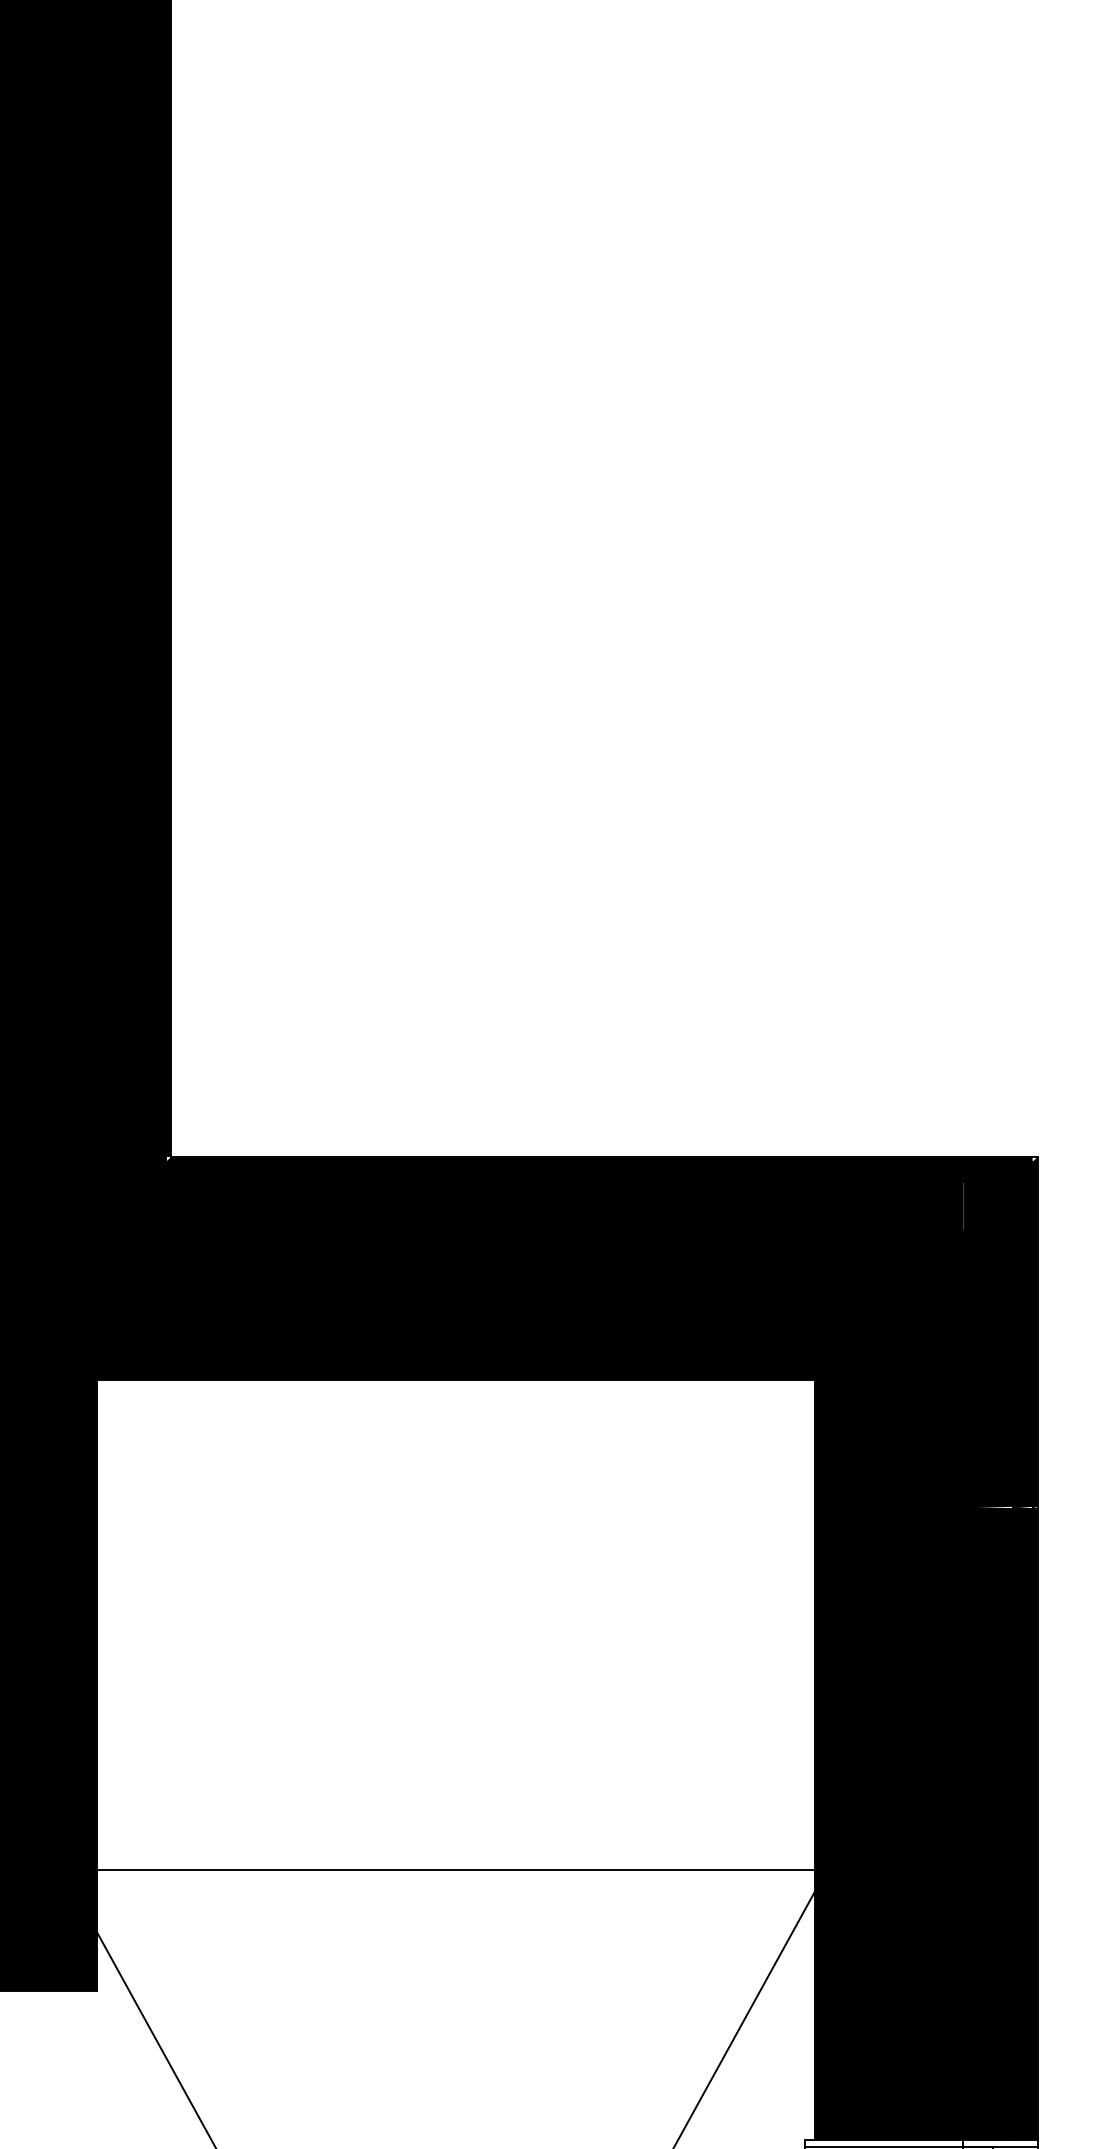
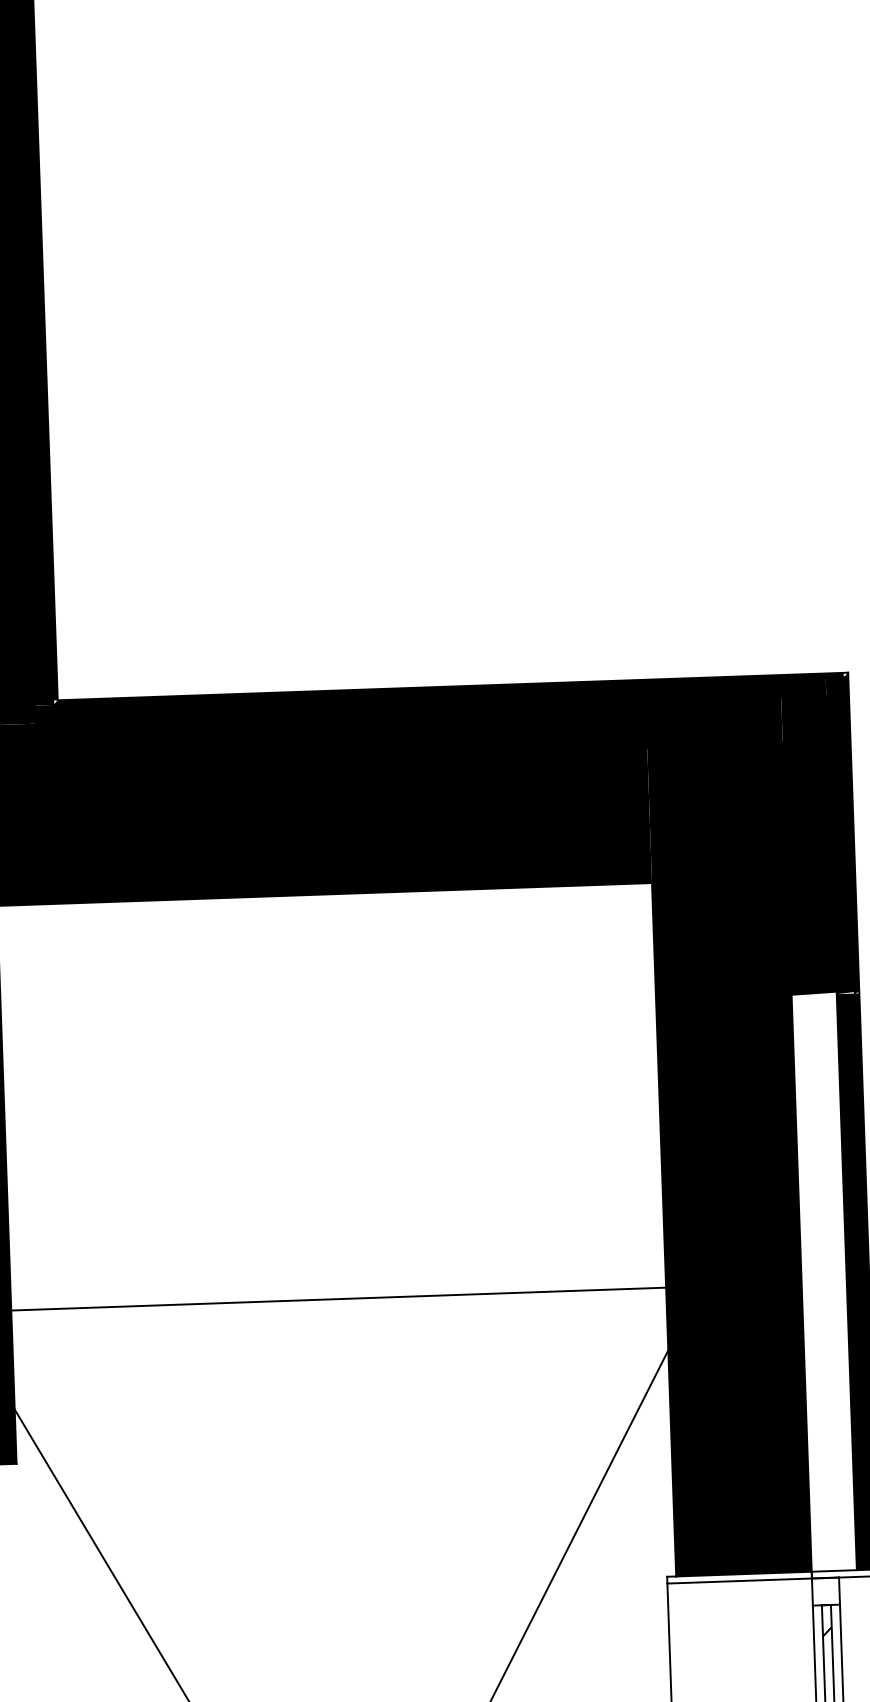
fill: (987, 1823) -> (823, 1282), removed
line: (455, 1870) -> (338, 1299), moved

